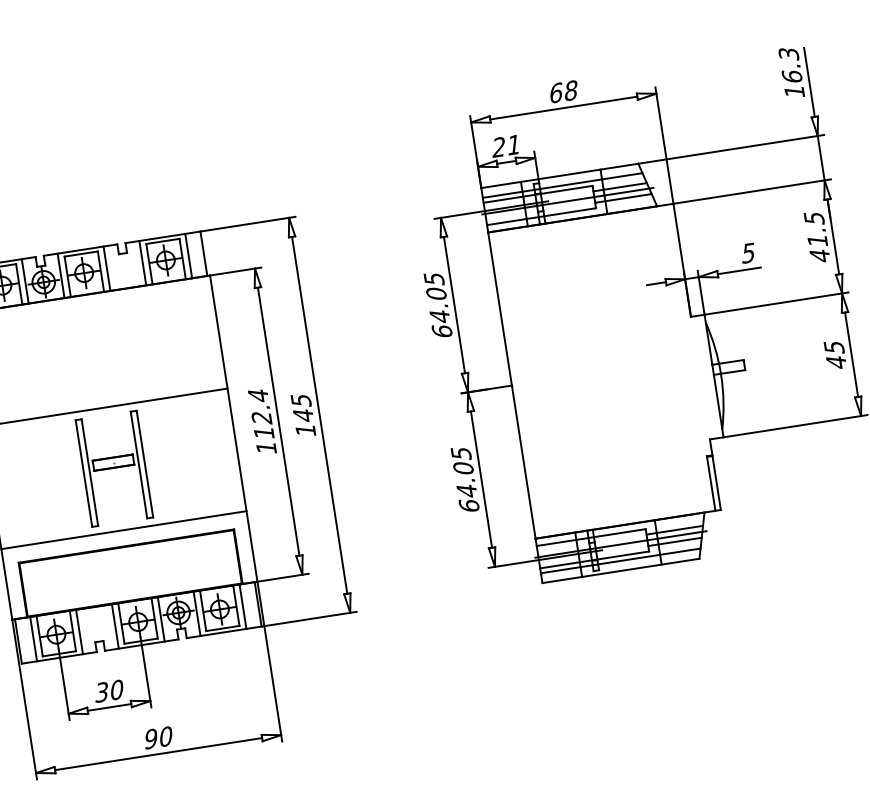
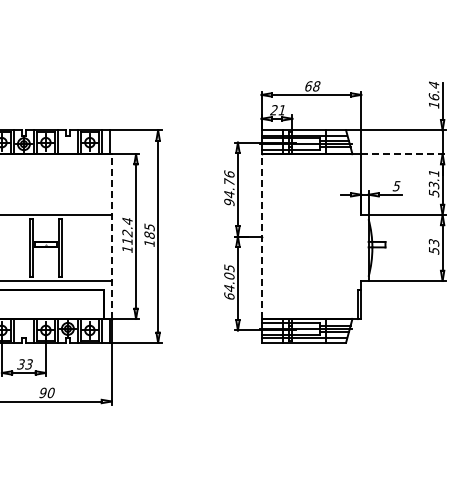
text: (787, 53) -> (433, 84), 16.3 -> 16.4
line: (753, 191) -> (404, 154), solid -> dashed
text: (816, 237) -> (433, 183), 41.5 -> 53.1
text: (438, 303) -> (229, 187), 64.05 -> 94.76
text: (834, 354) -> (433, 246), 45 -> 53
line: (511, 385) -> (261, 236), solid -> dashed
text: (303, 414) -> (149, 234), 145 -> 185
line: (233, 428) -> (111, 236), solid -> dashed
text: (115, 690) -> (28, 364), 30 -> 33

